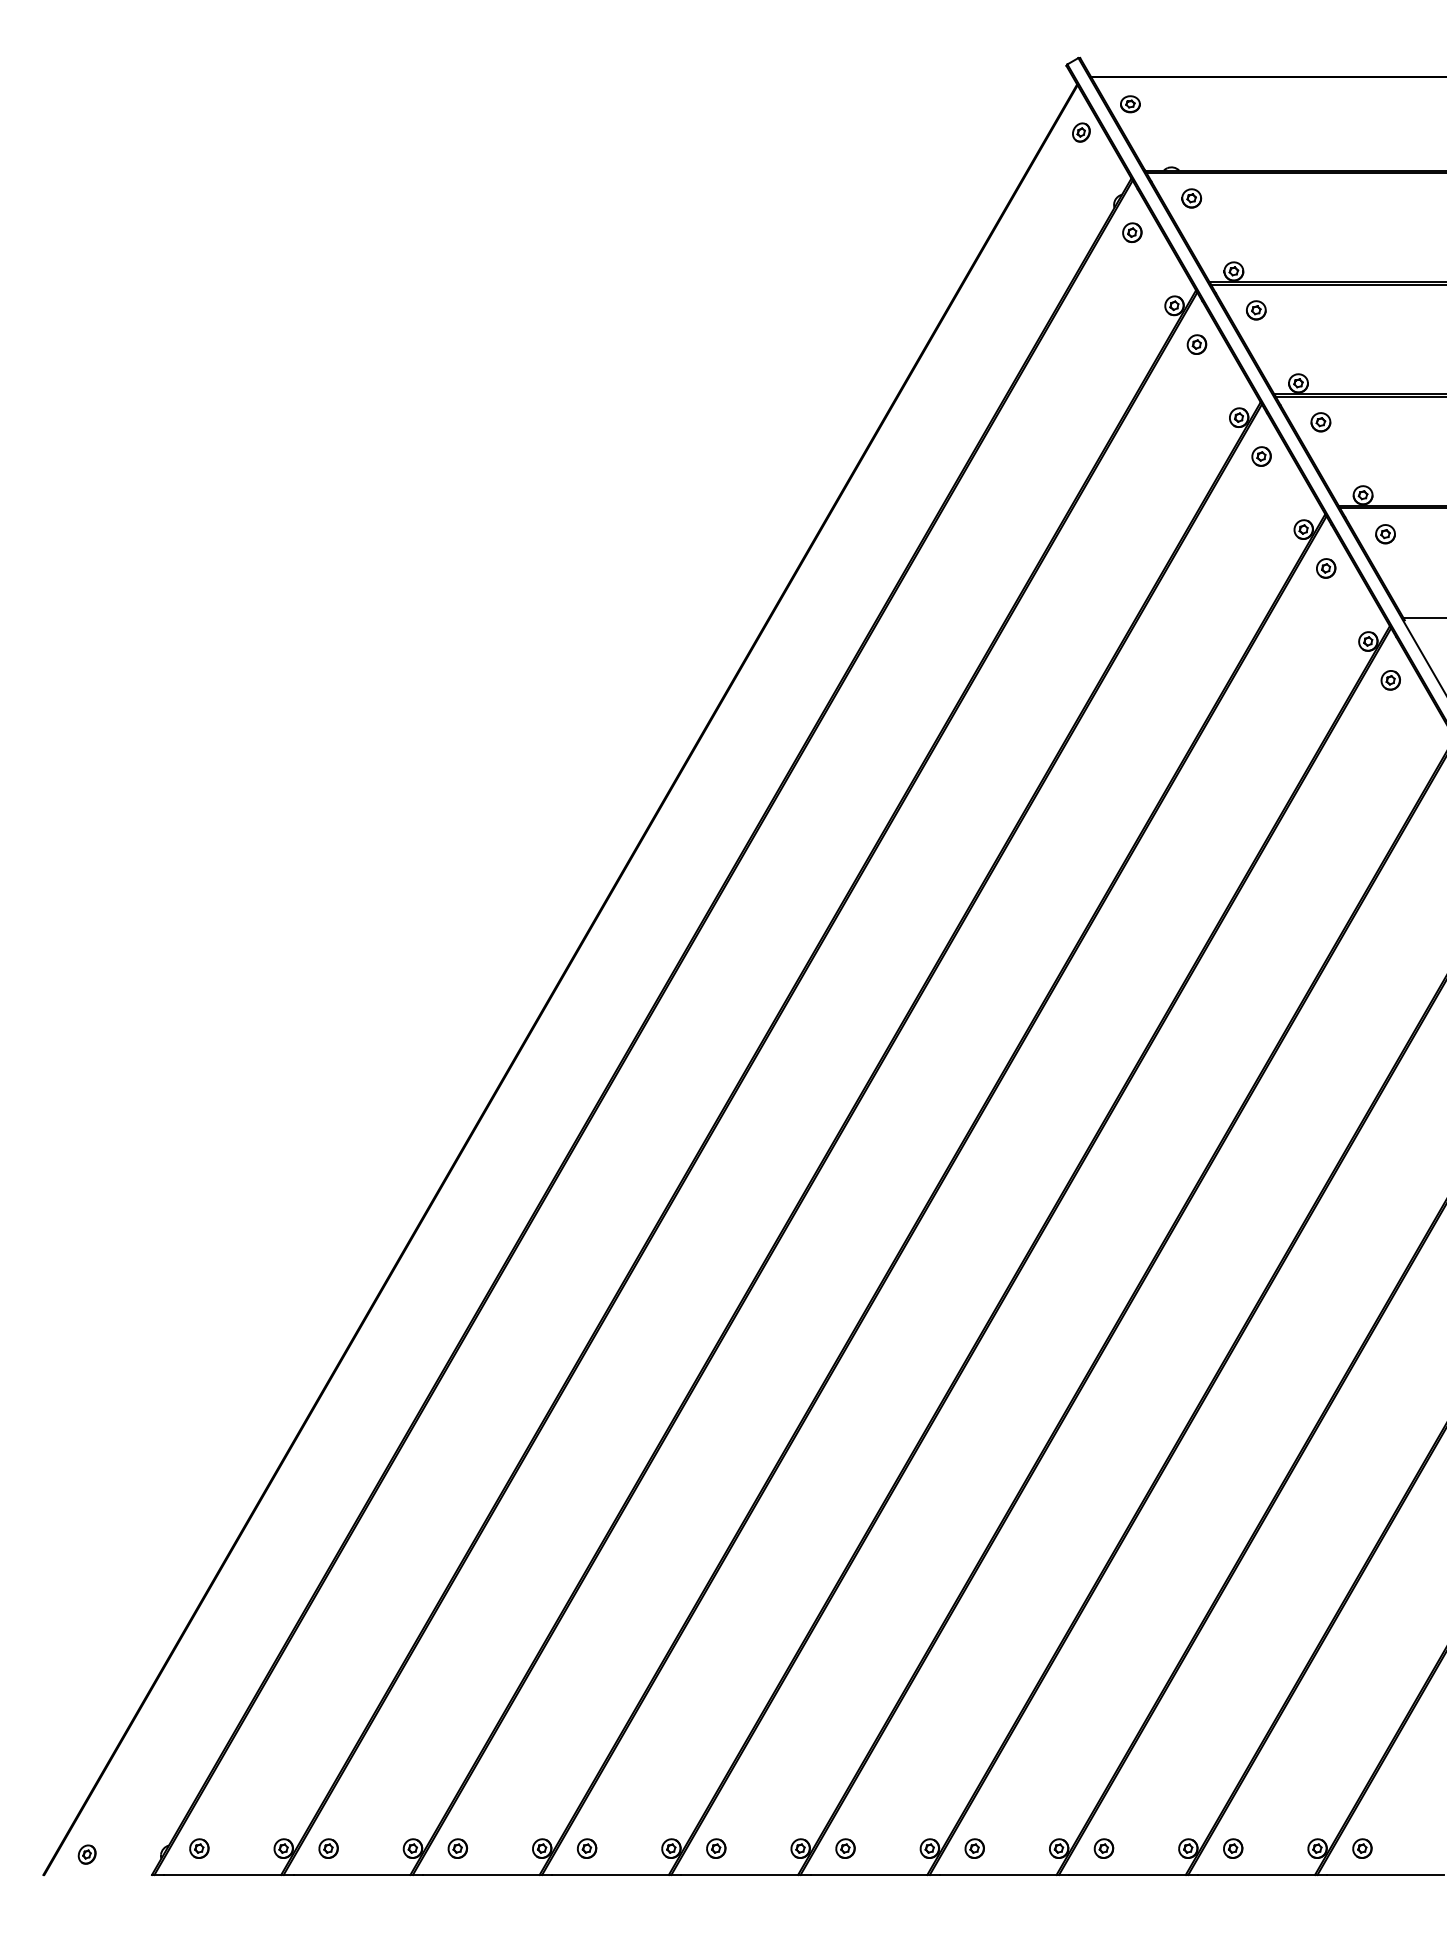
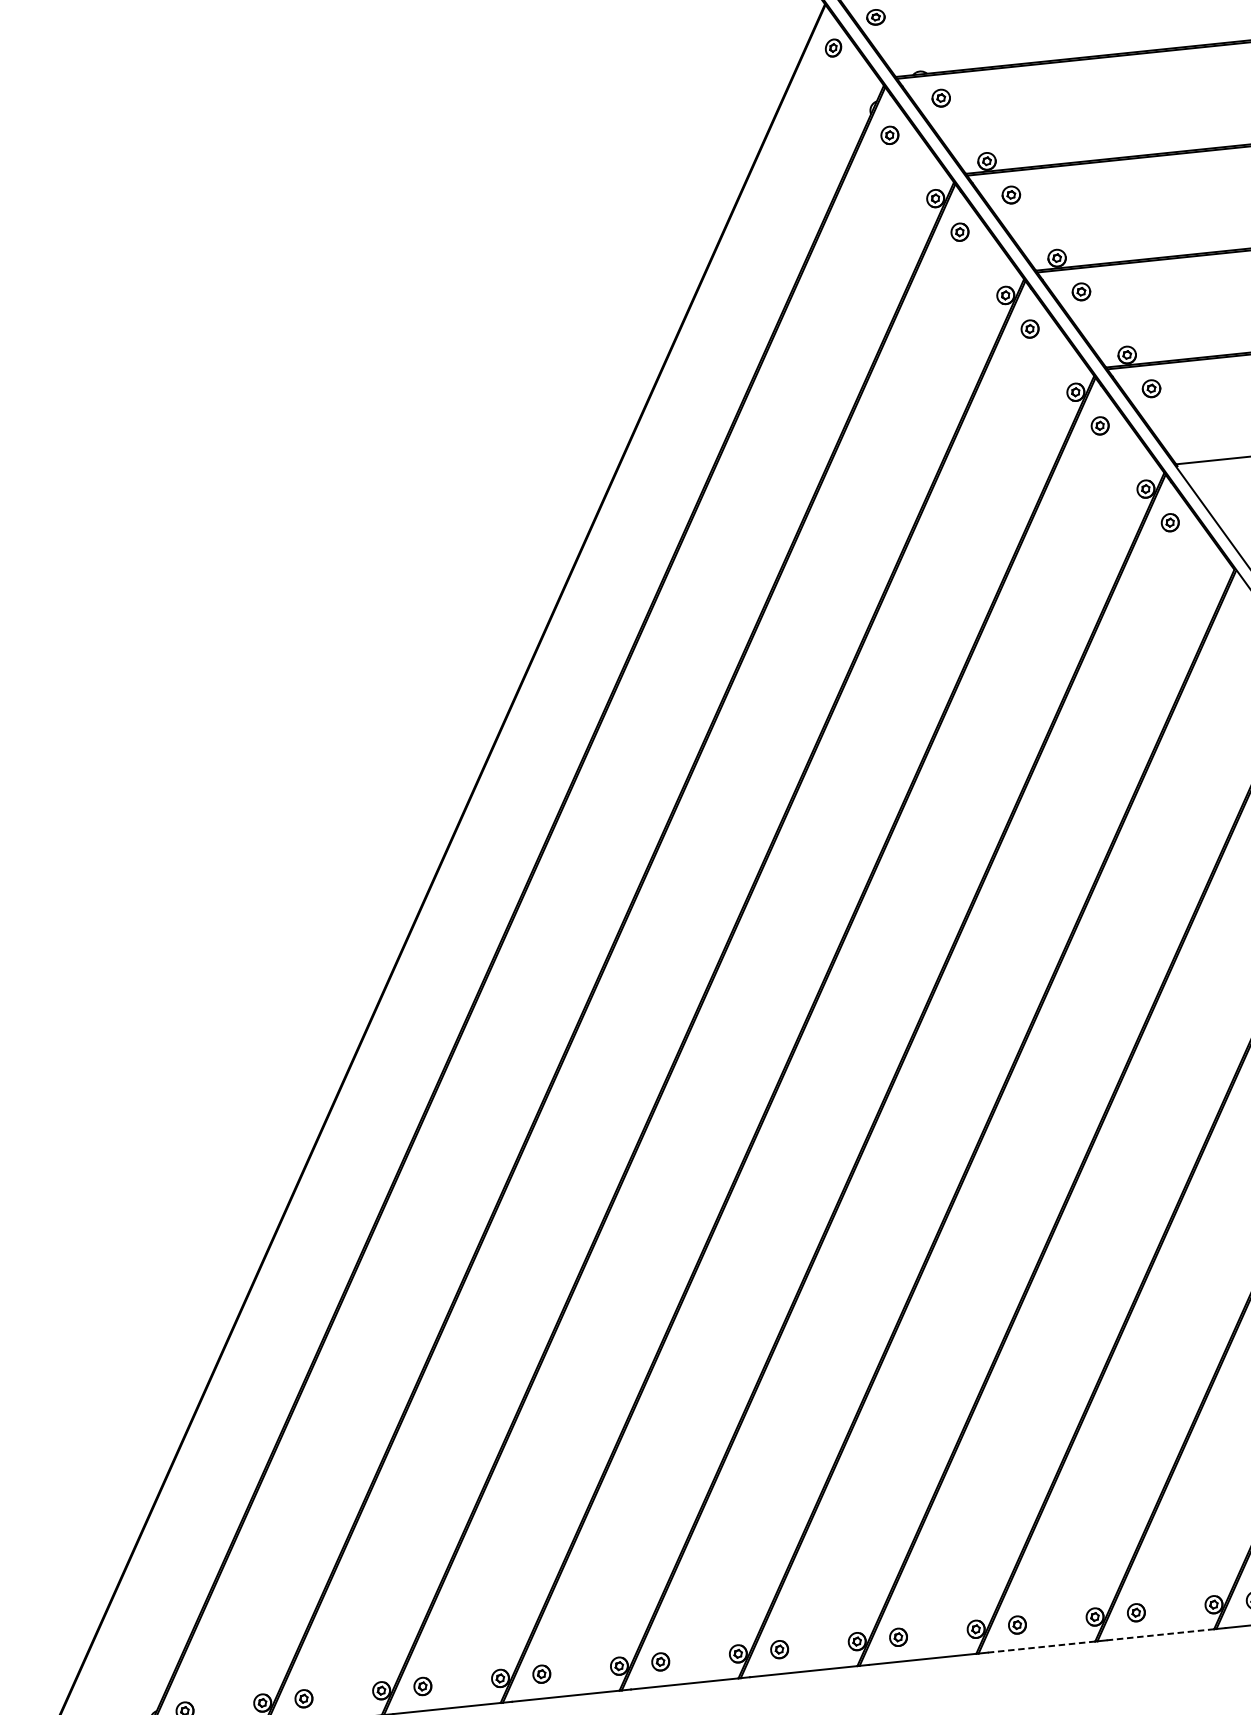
line: (1127, 1875) -> (1041, 1647), solid -> dashed
line: (1257, 1875) -> (1161, 1635), solid -> dashed

